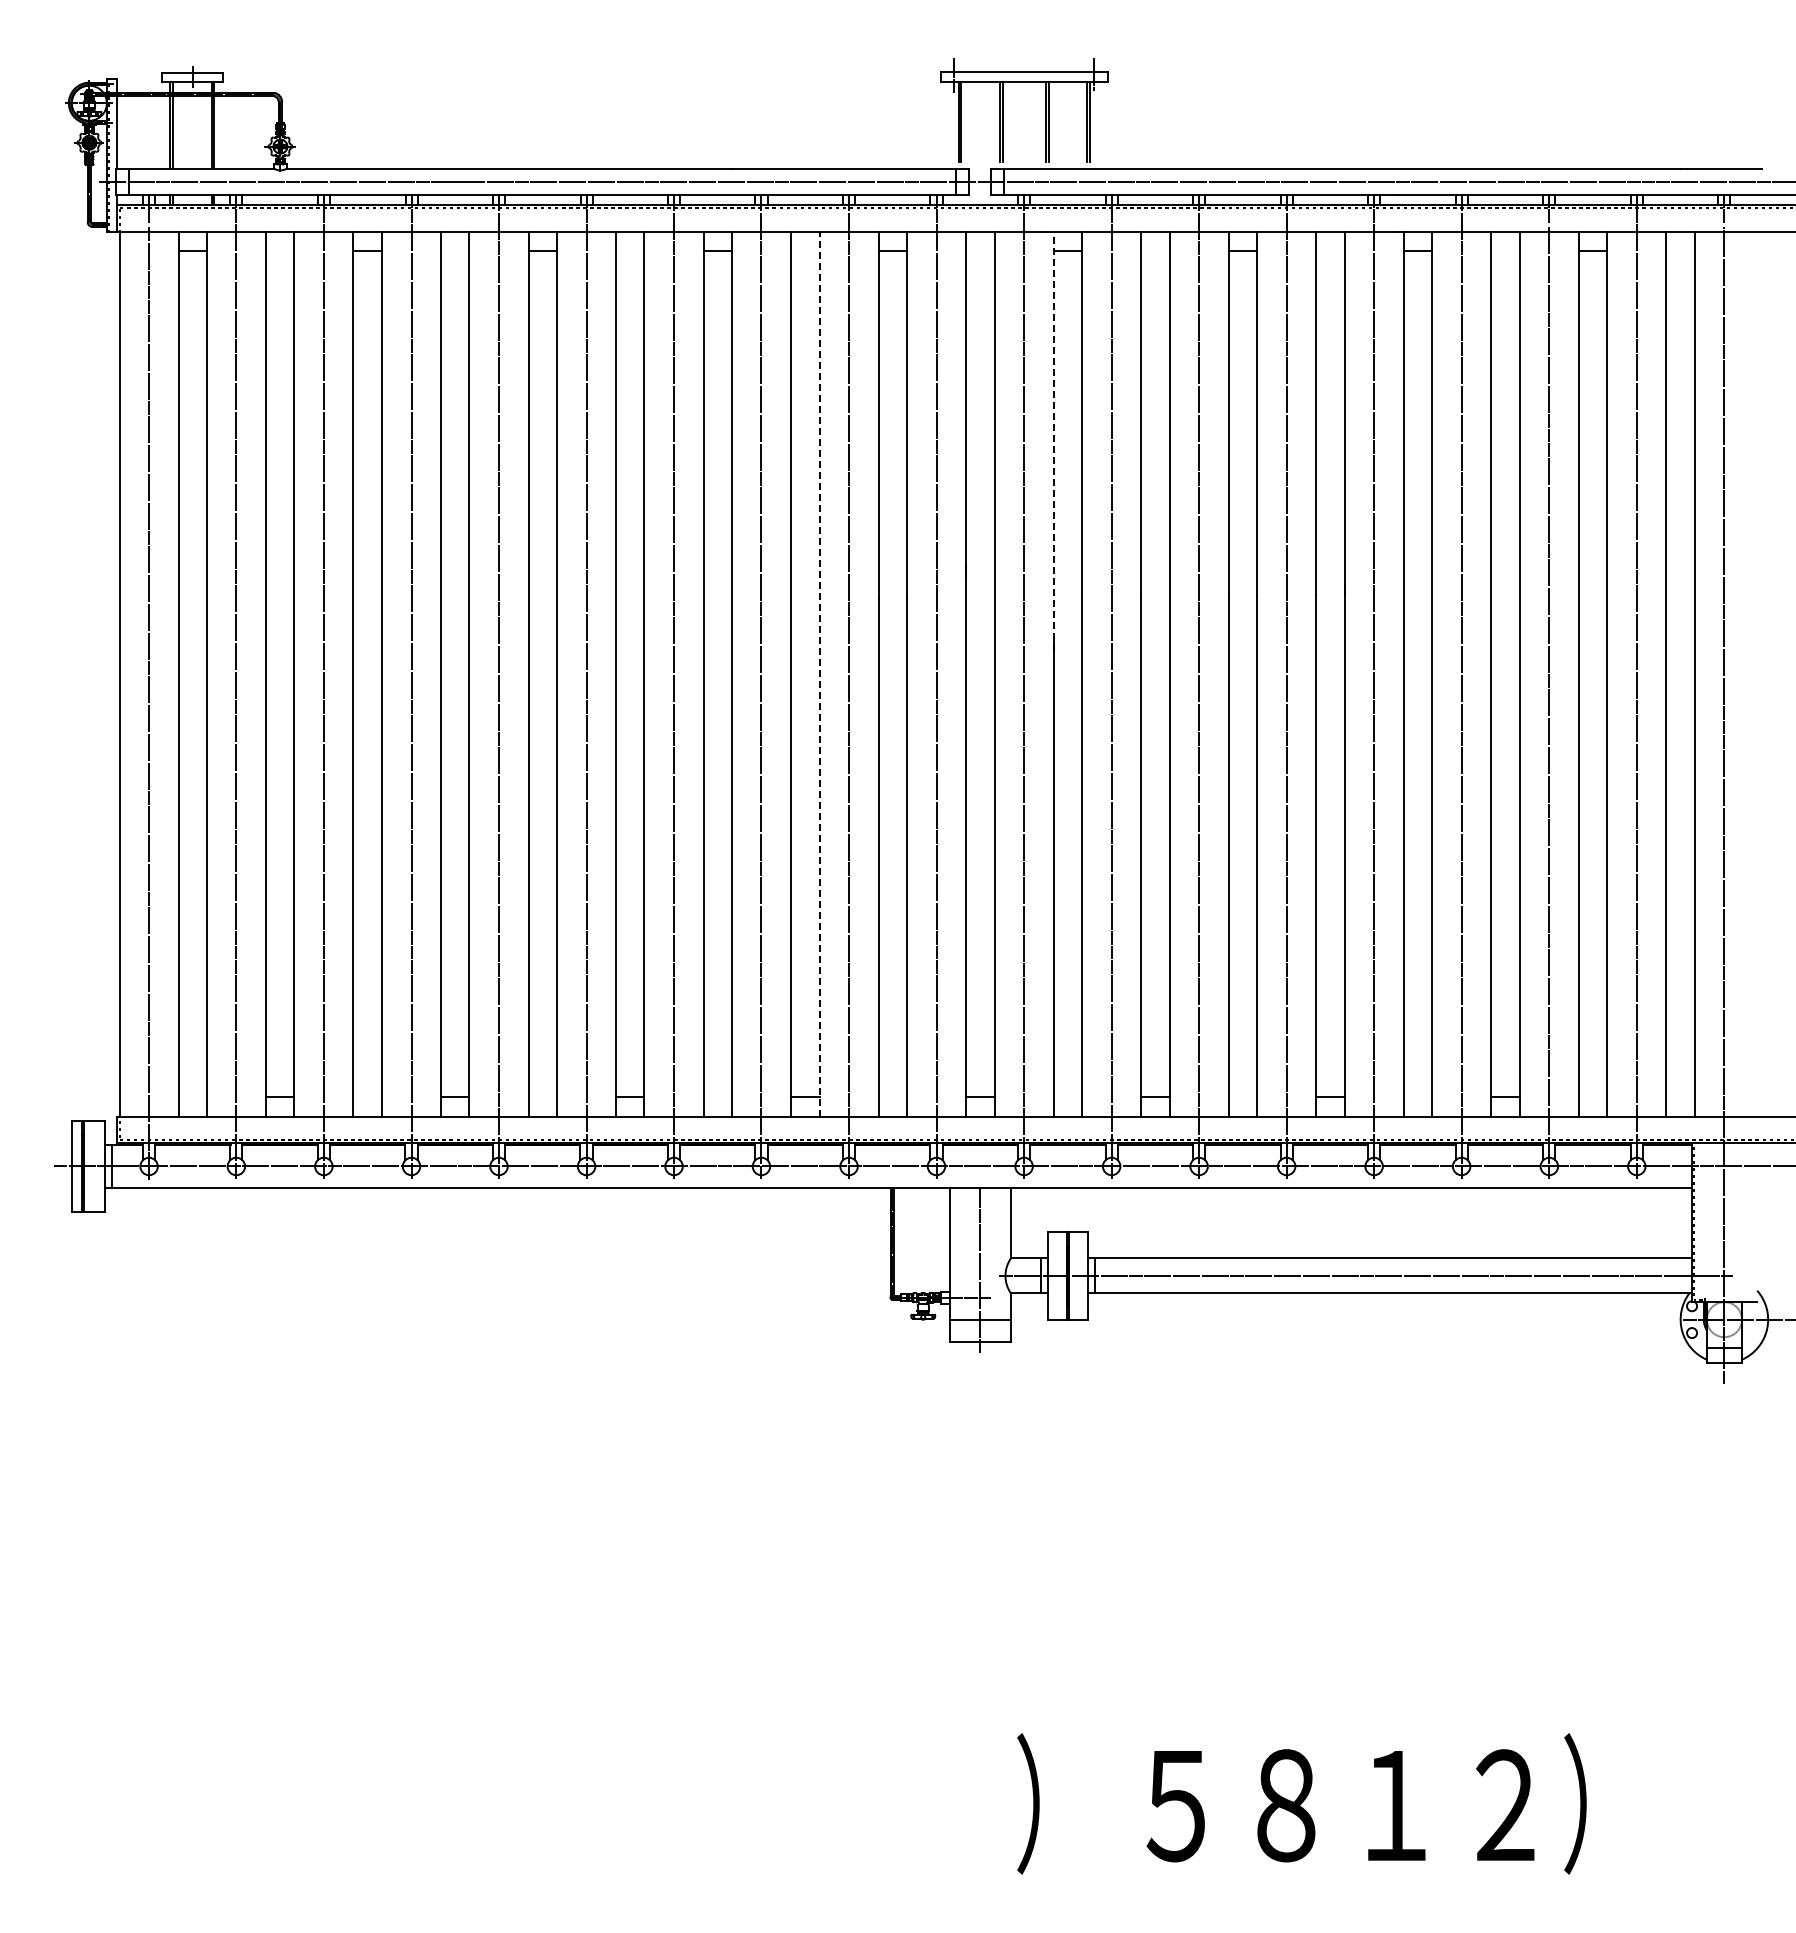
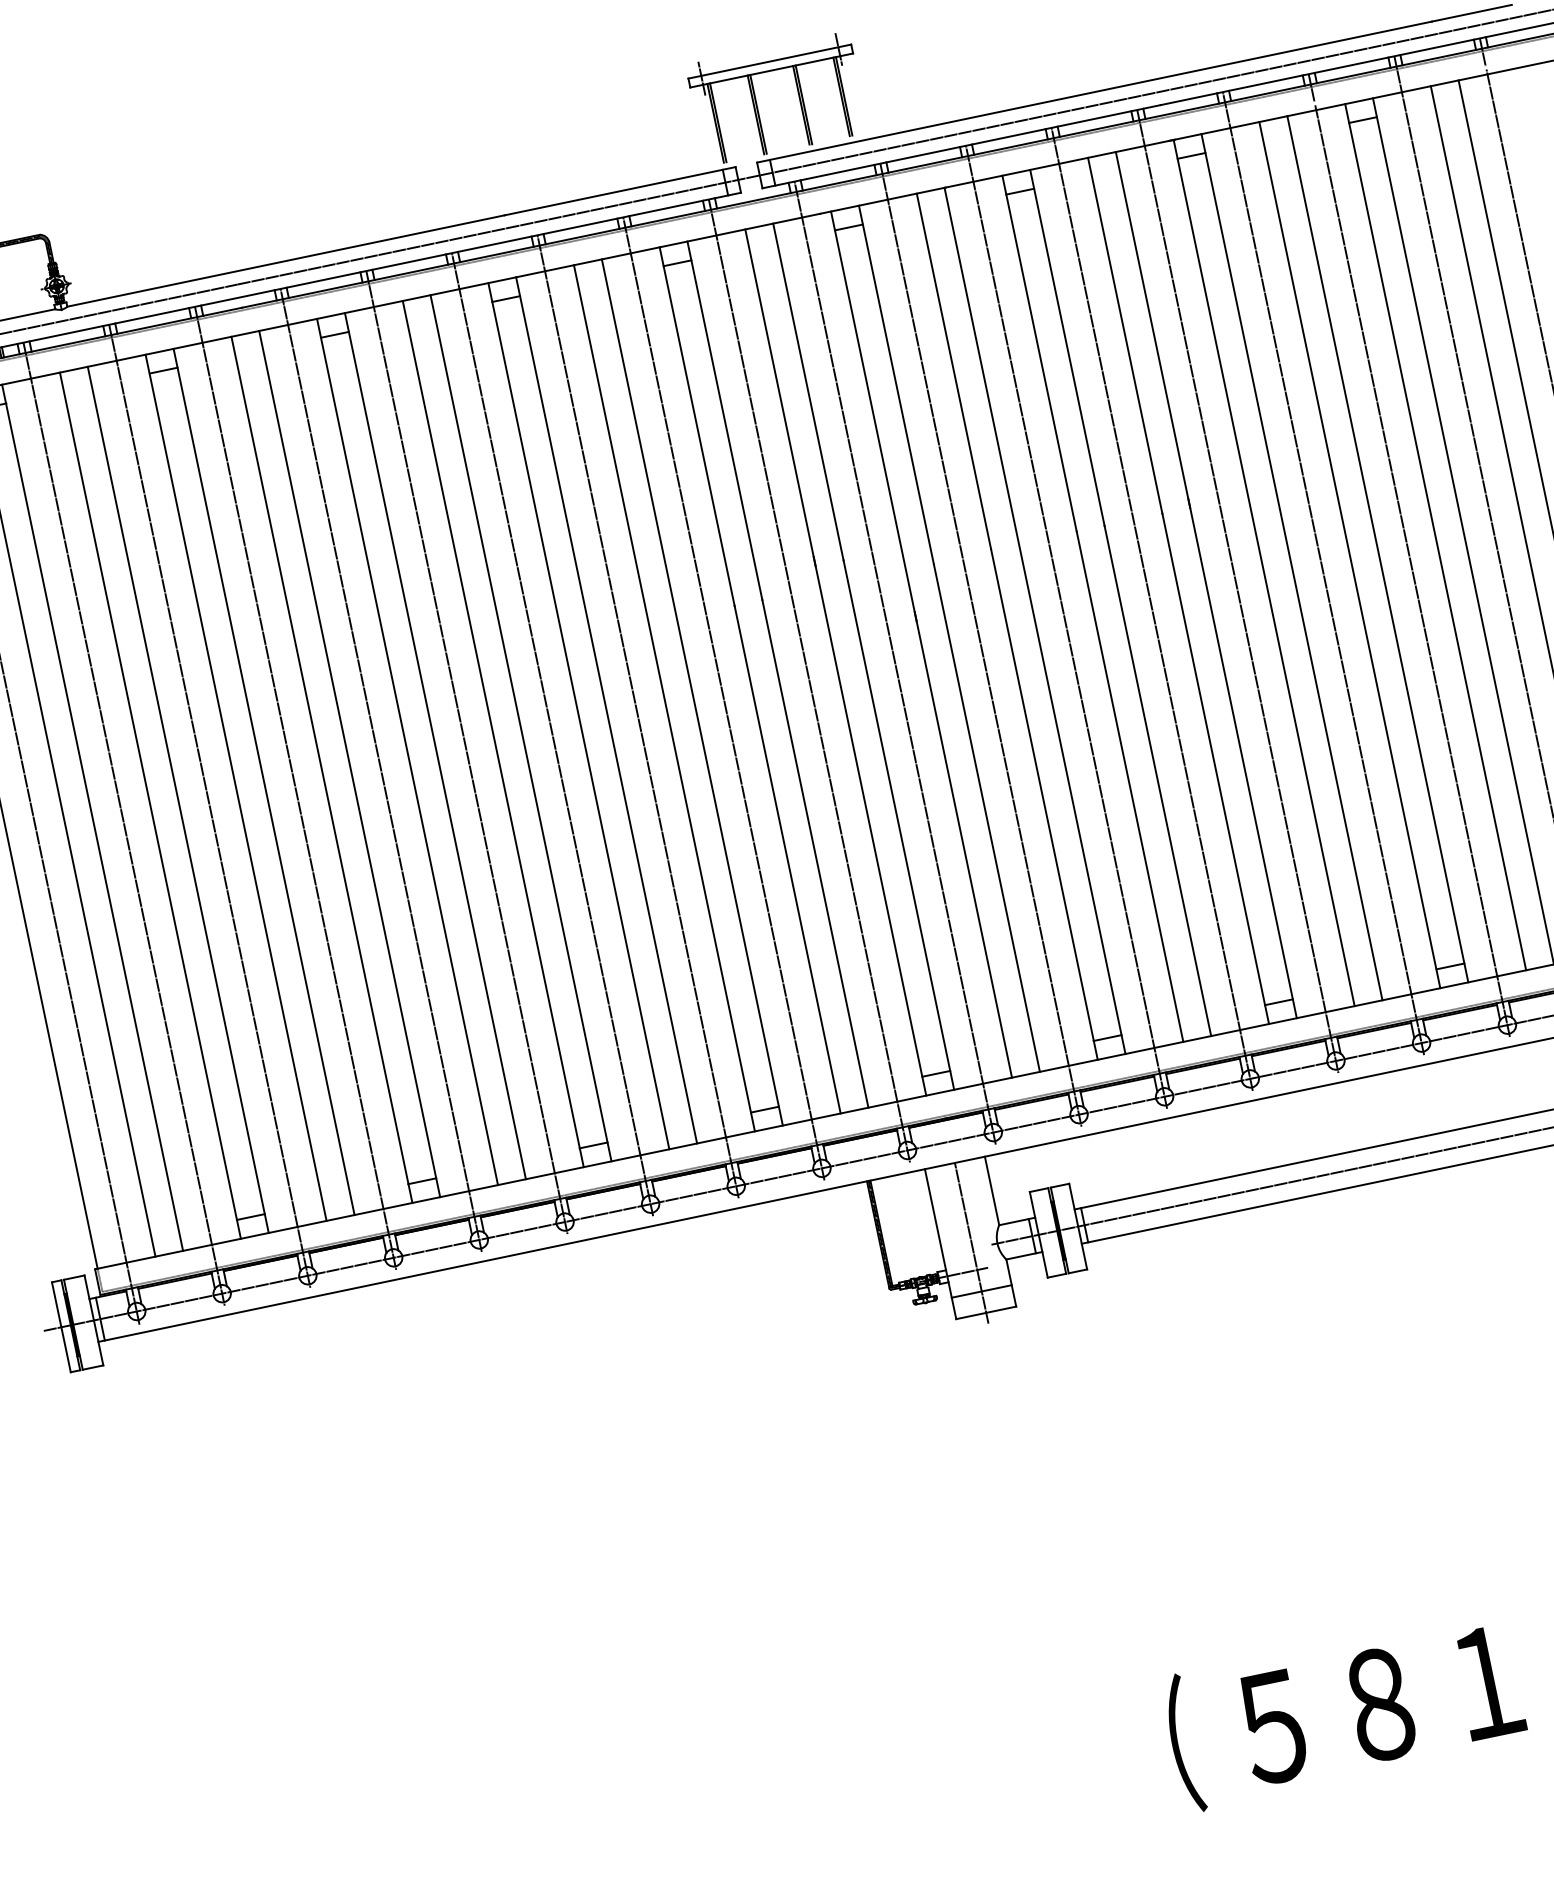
line: (1053, 440) -> (873, 415), dashed -> solid
line: (819, 673) -> (692, 691), dashed -> solid
text: (1056, 1803) -> (1155, 1749), ） -> （

